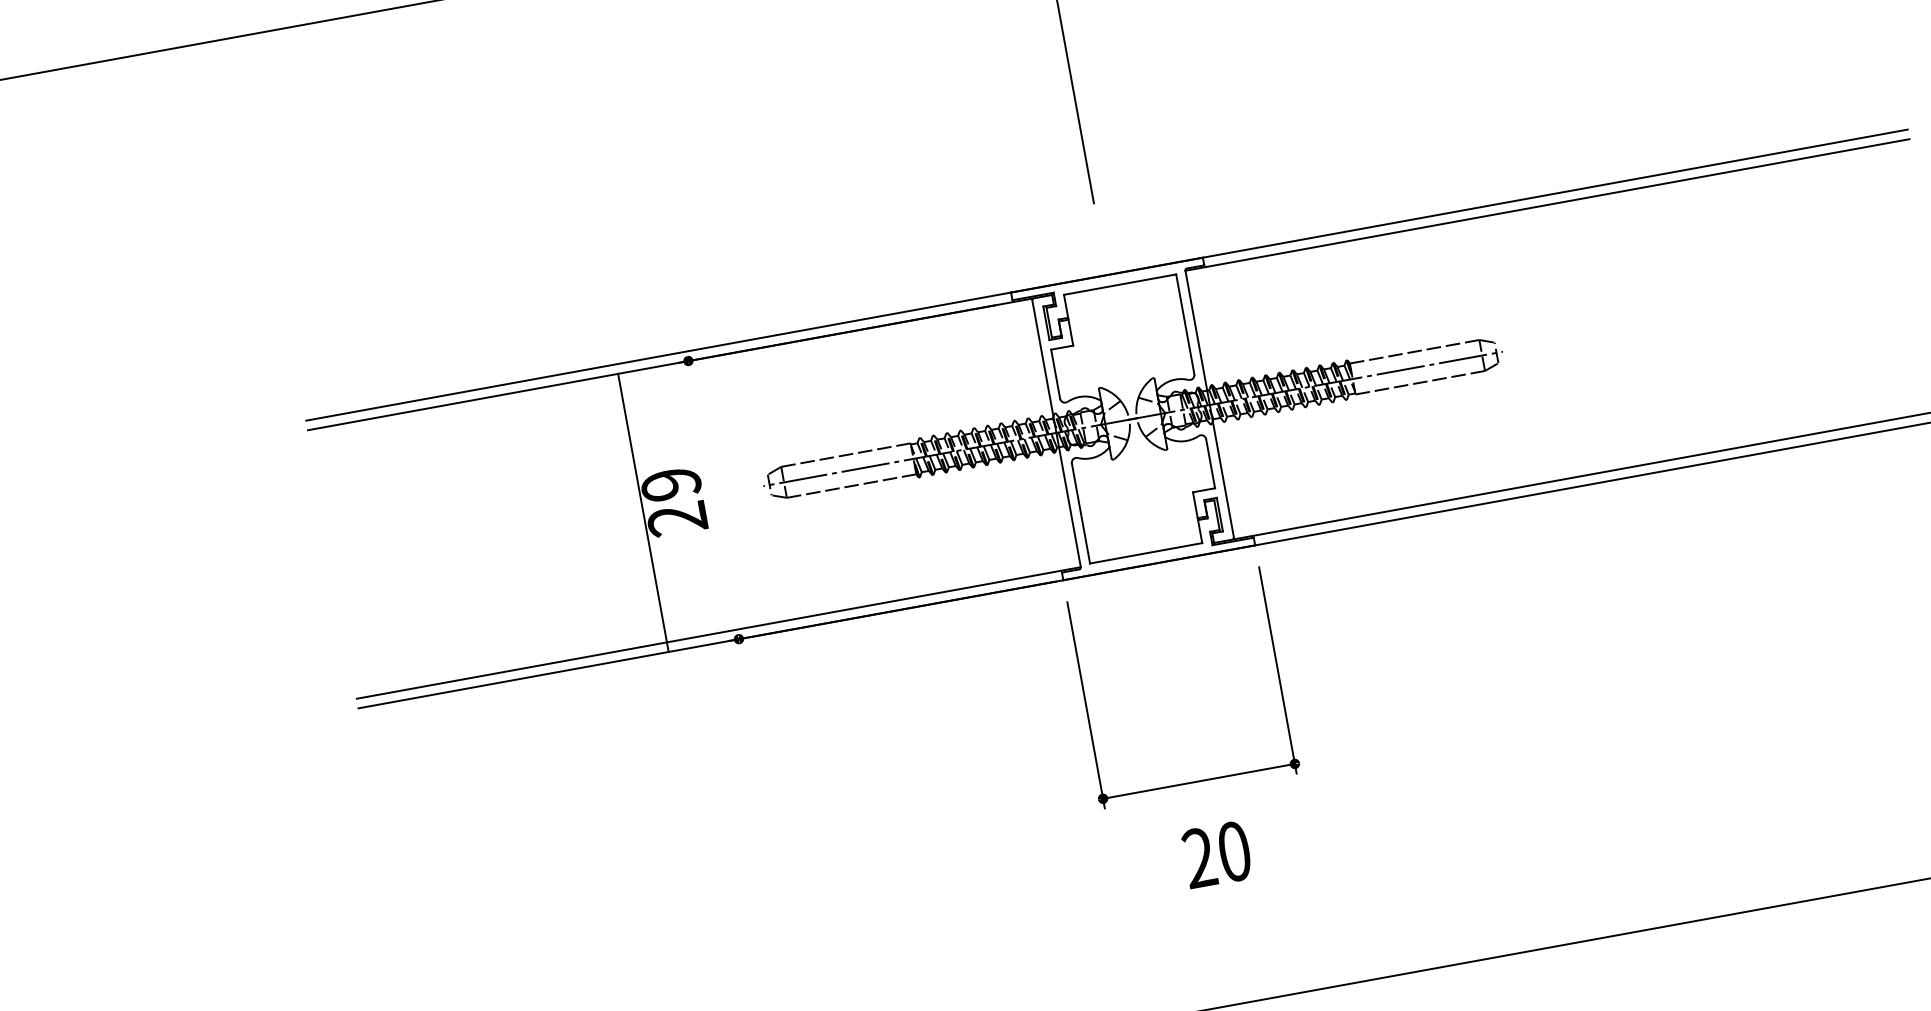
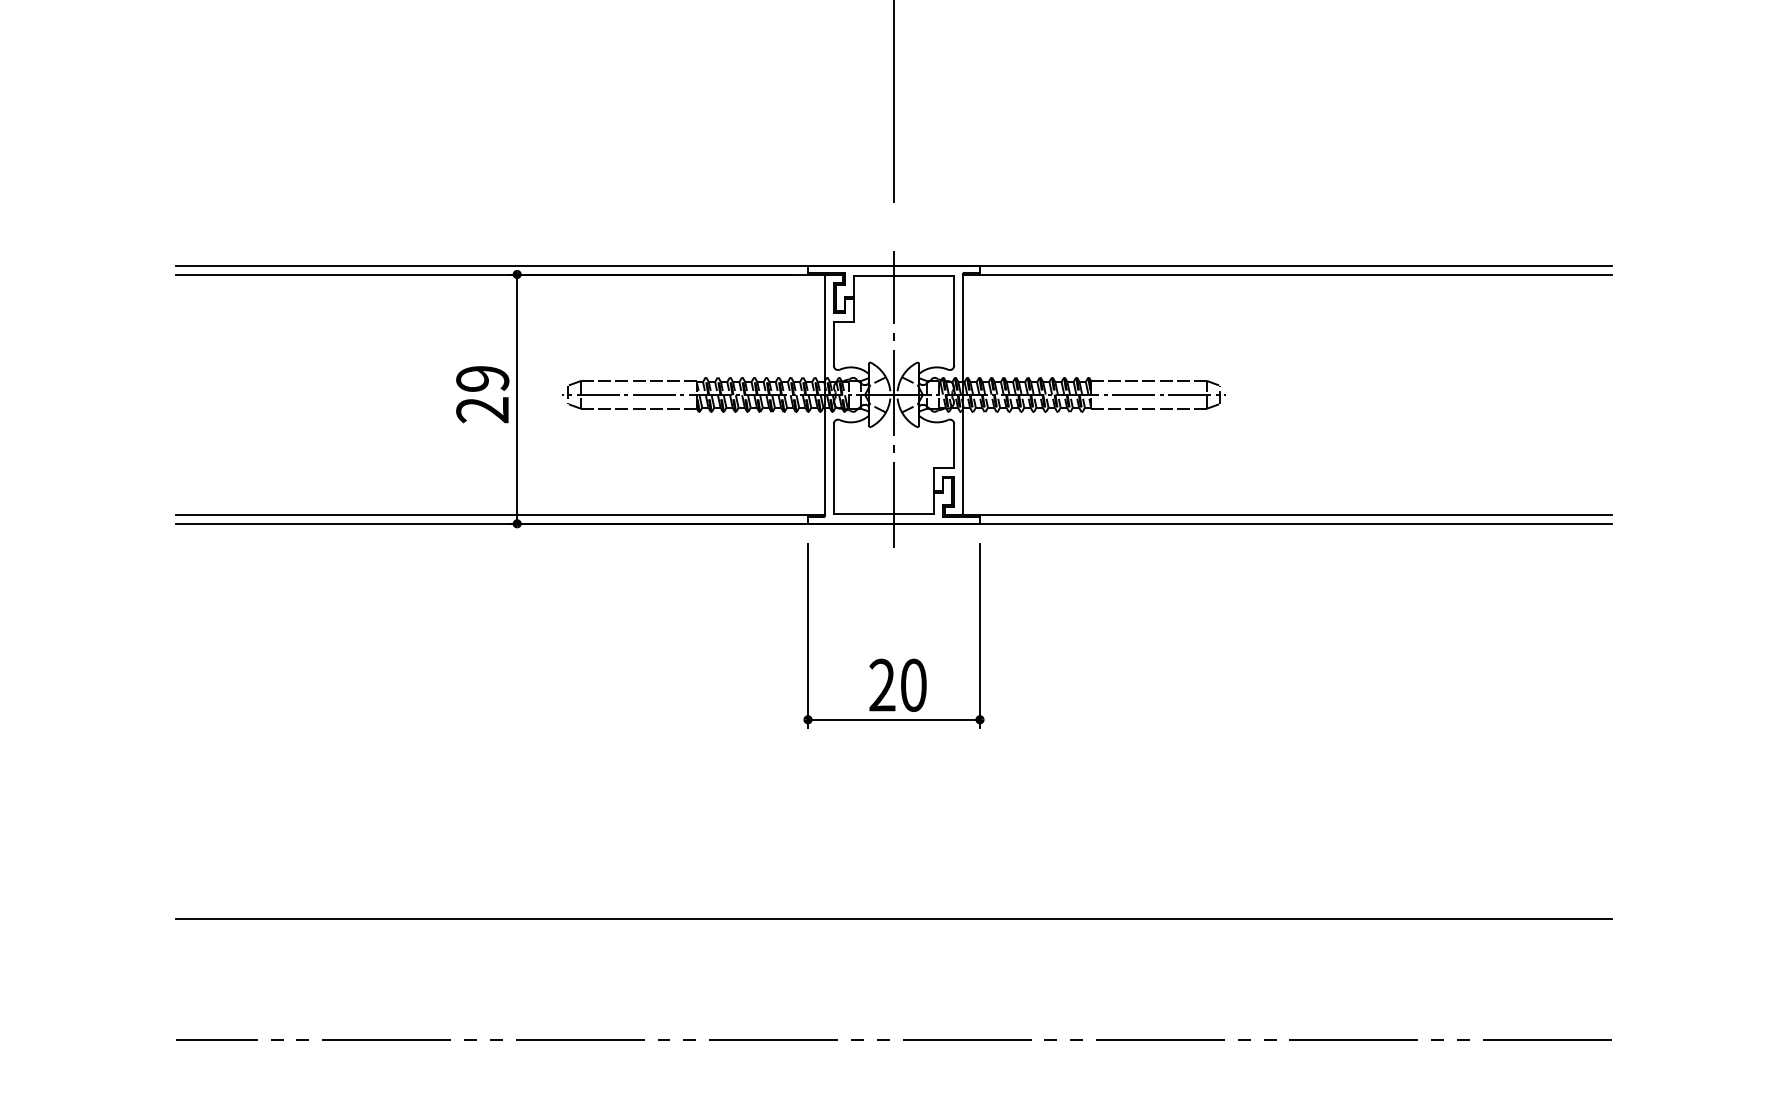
line: (1133, 423) -> (893, 398), added
line: (643, 512) -> (517, 398), moved
text: (1216, 853) -> (897, 684), moved

